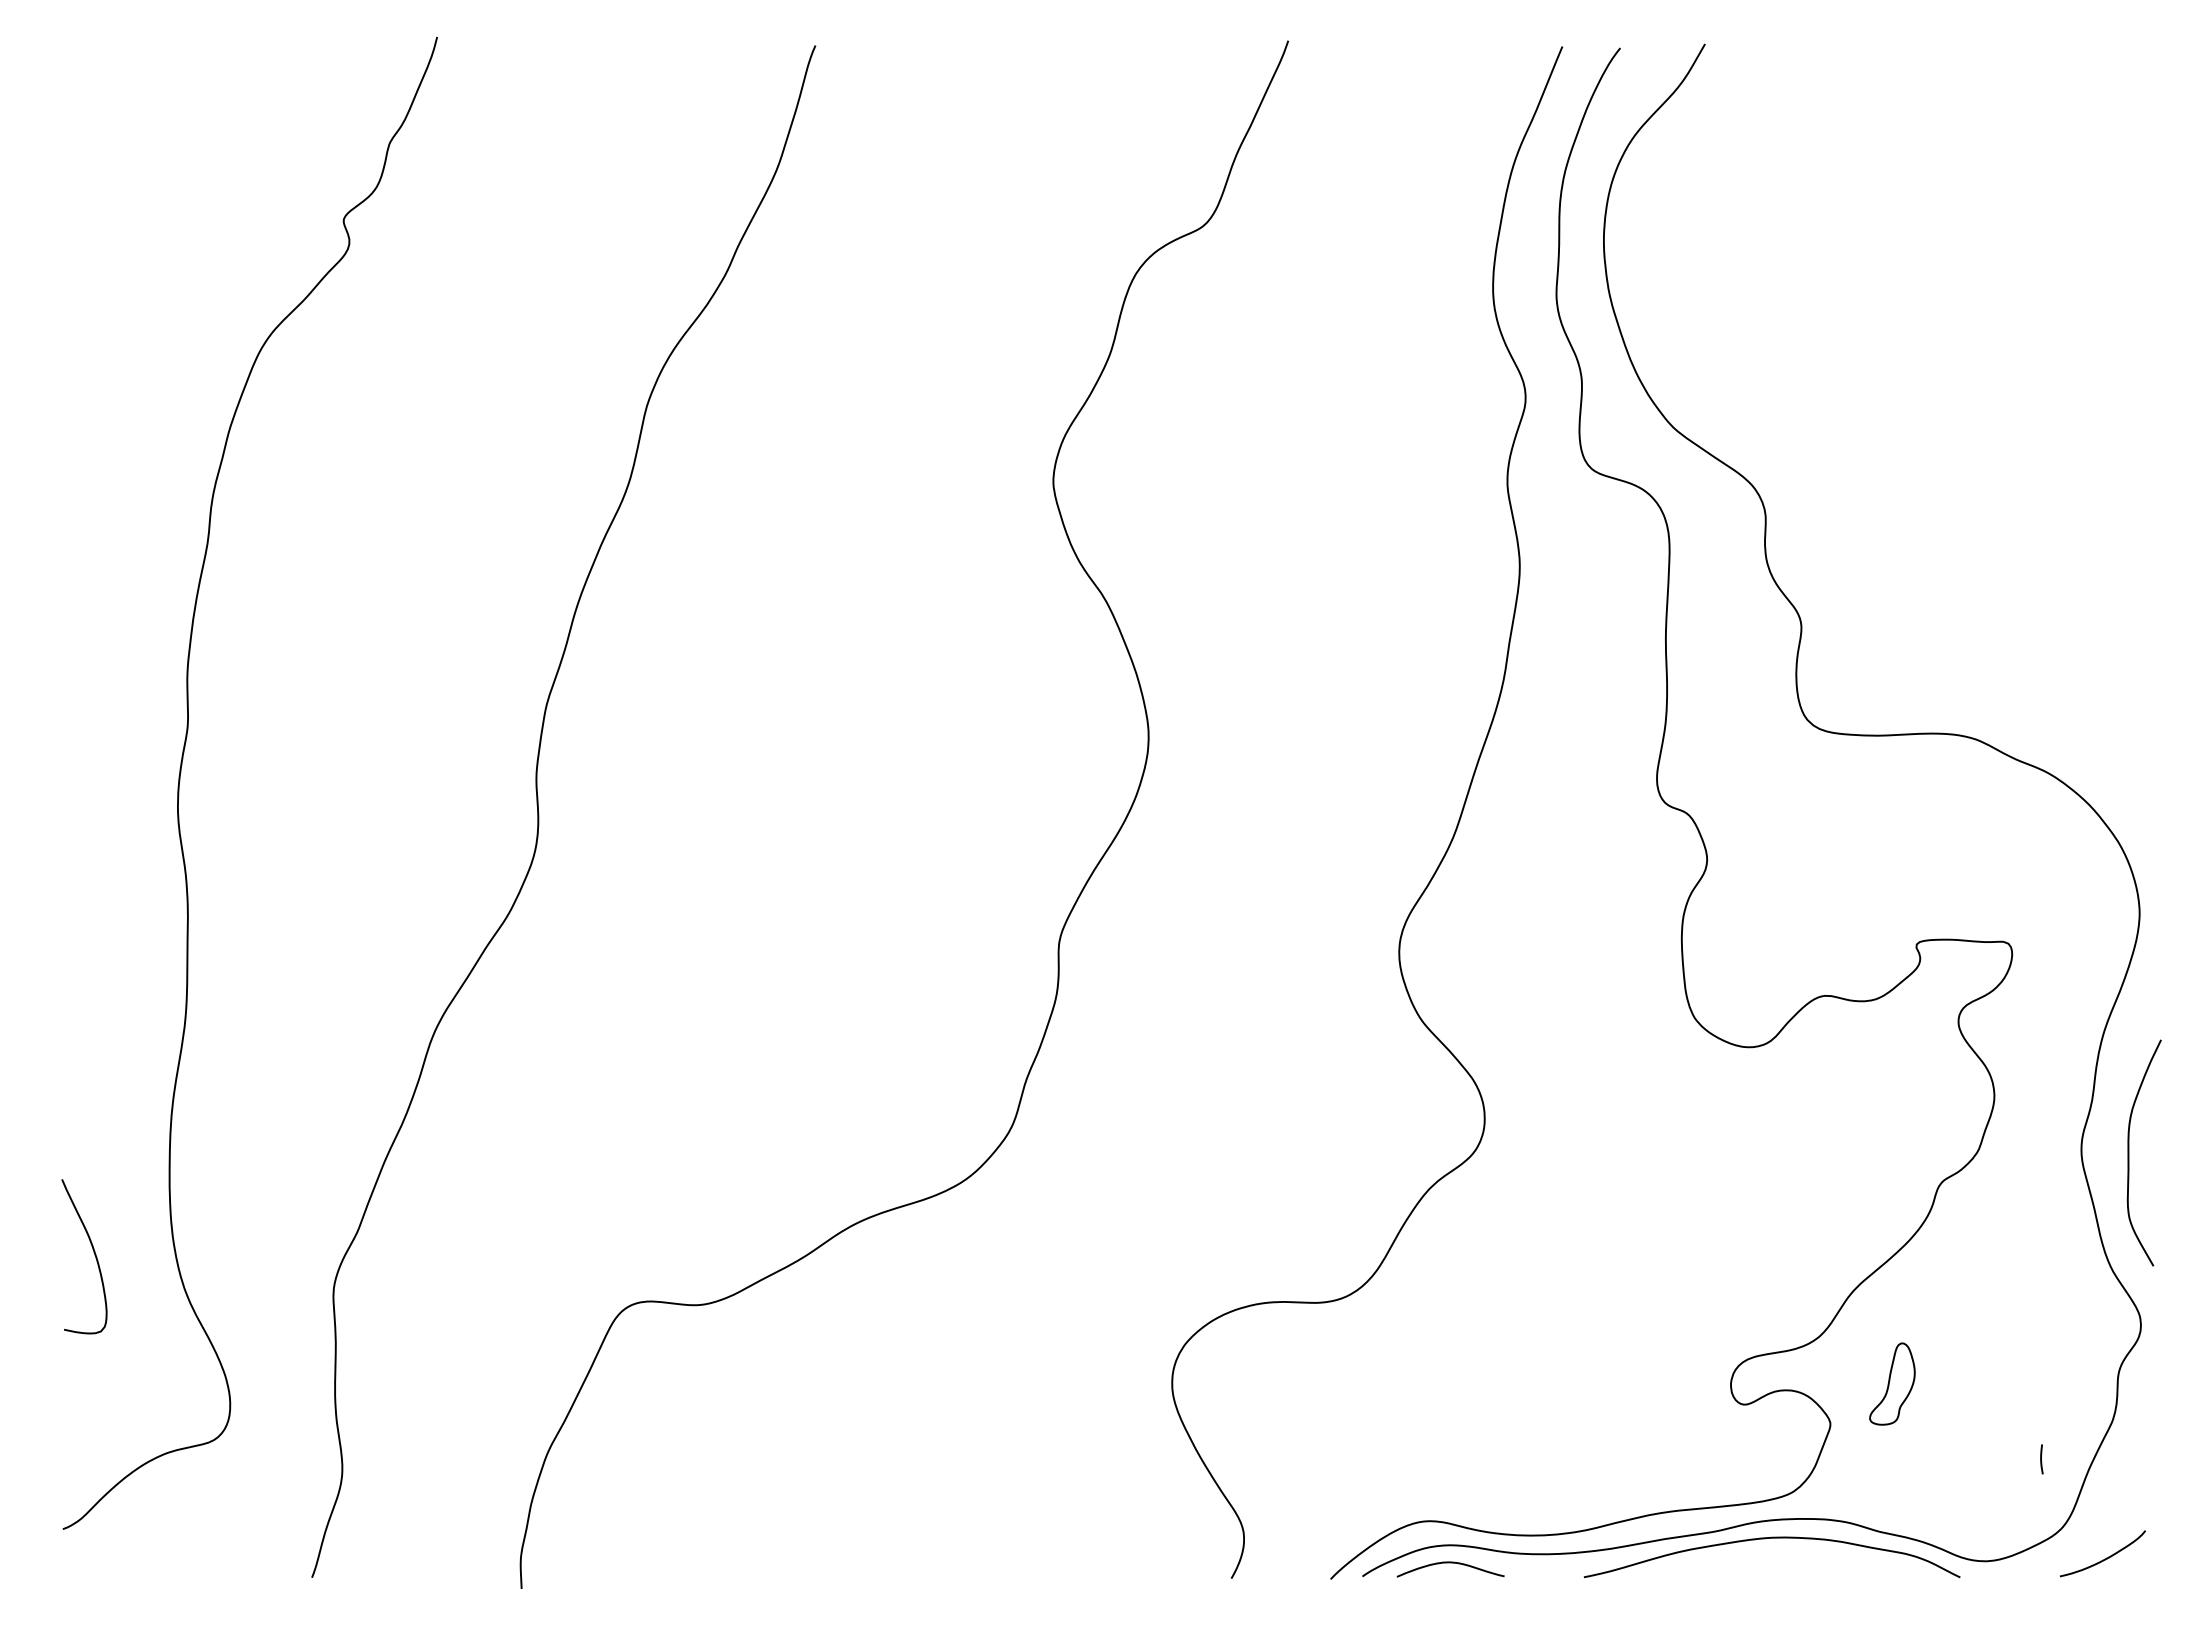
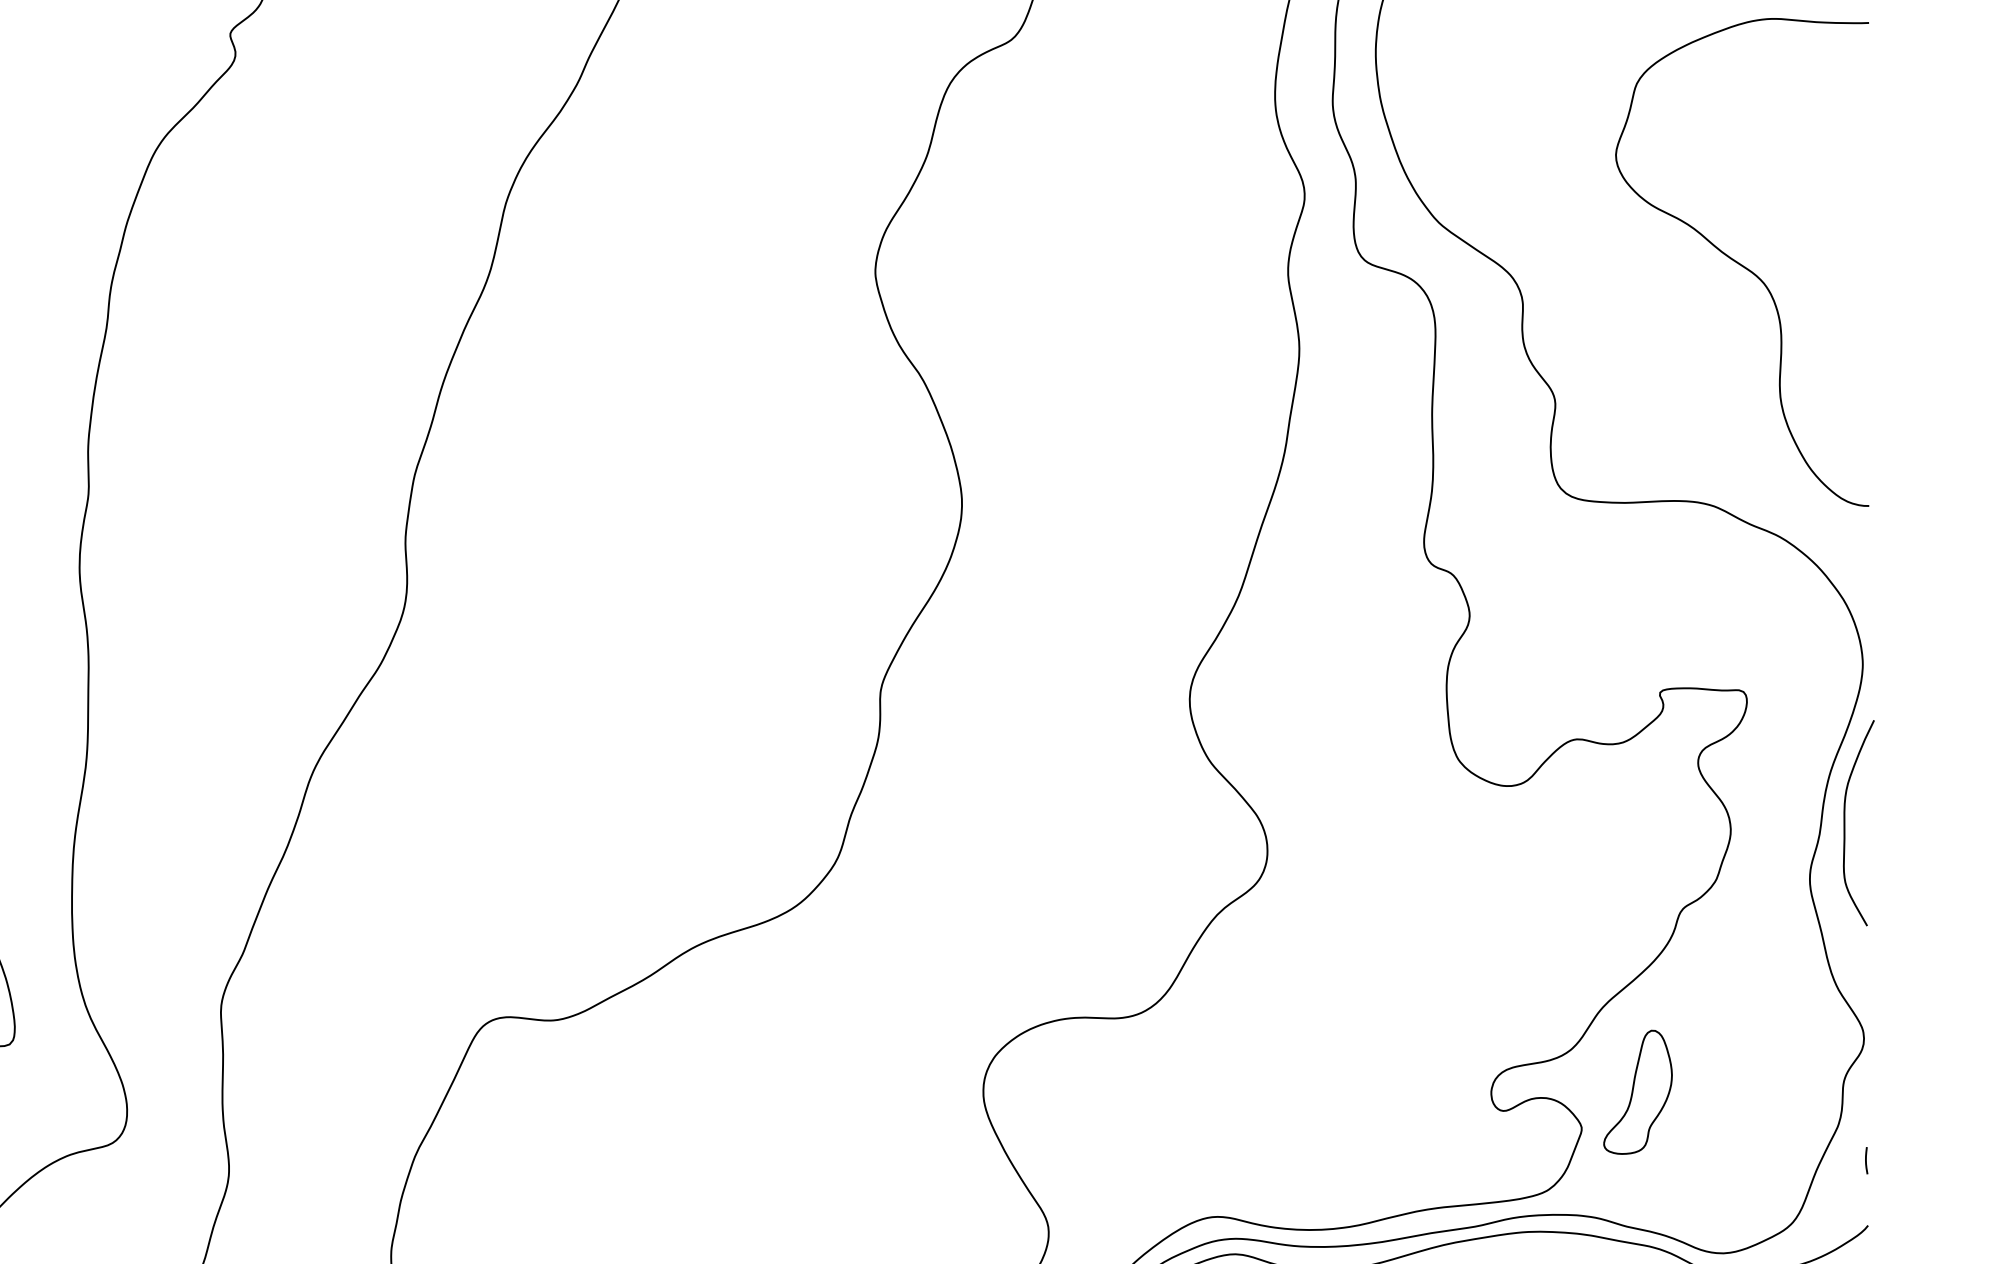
curve: (2005, 472) -> (1740, 263), added
curve: (2129, 1152) -> (1845, 822), moved
part: (1892, 1383) -> (1638, 1091), size x1.67
line: (2041, 1459) -> (1866, 1160), moved

